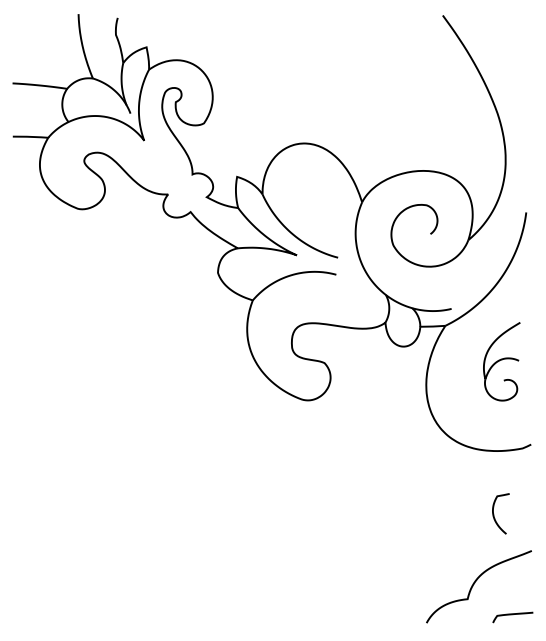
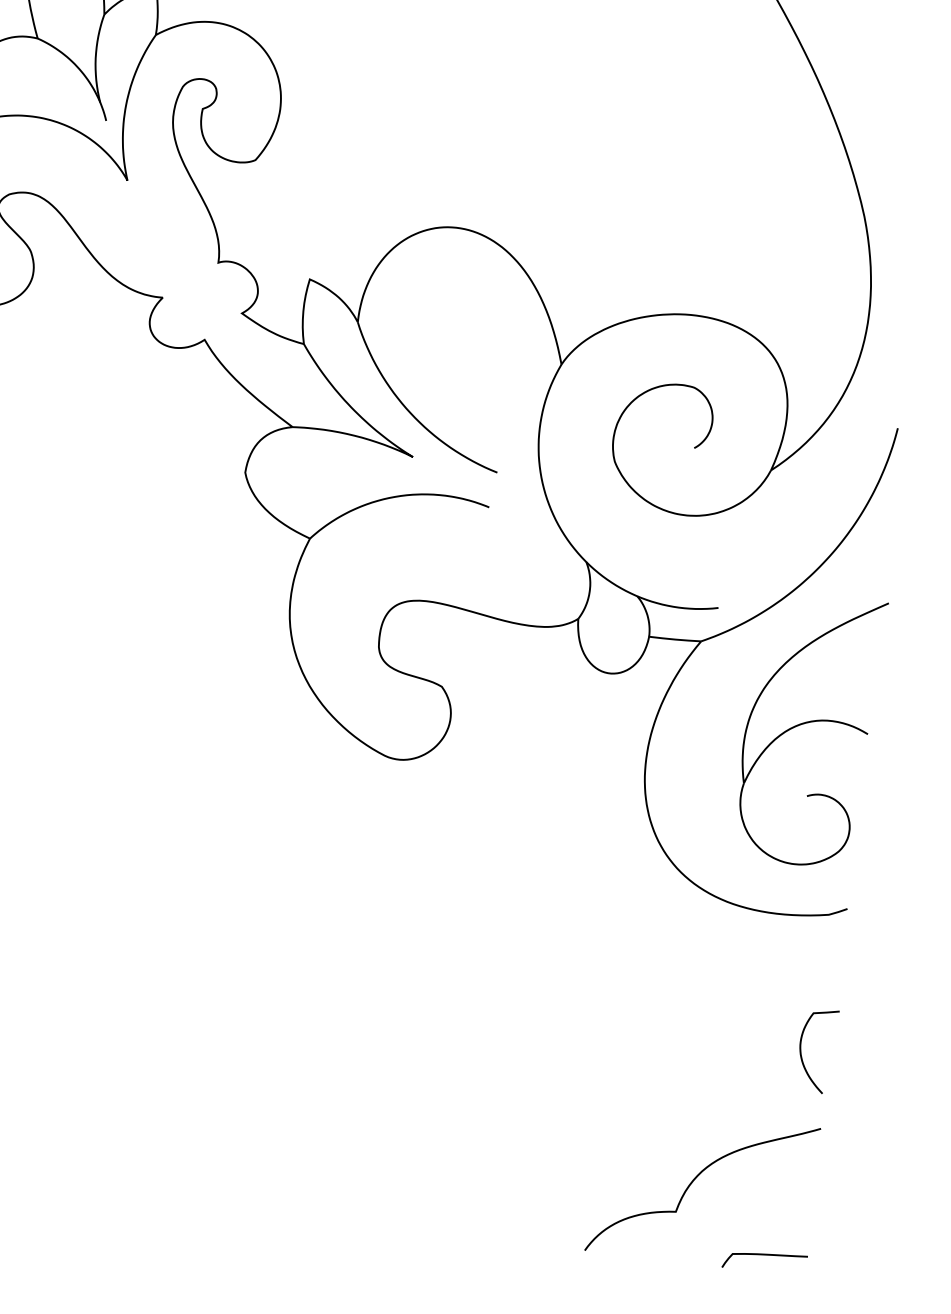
part: (501, 361) -> (807, 729), size x1.67
curve: (494, 514) -> (802, 1050), moved

